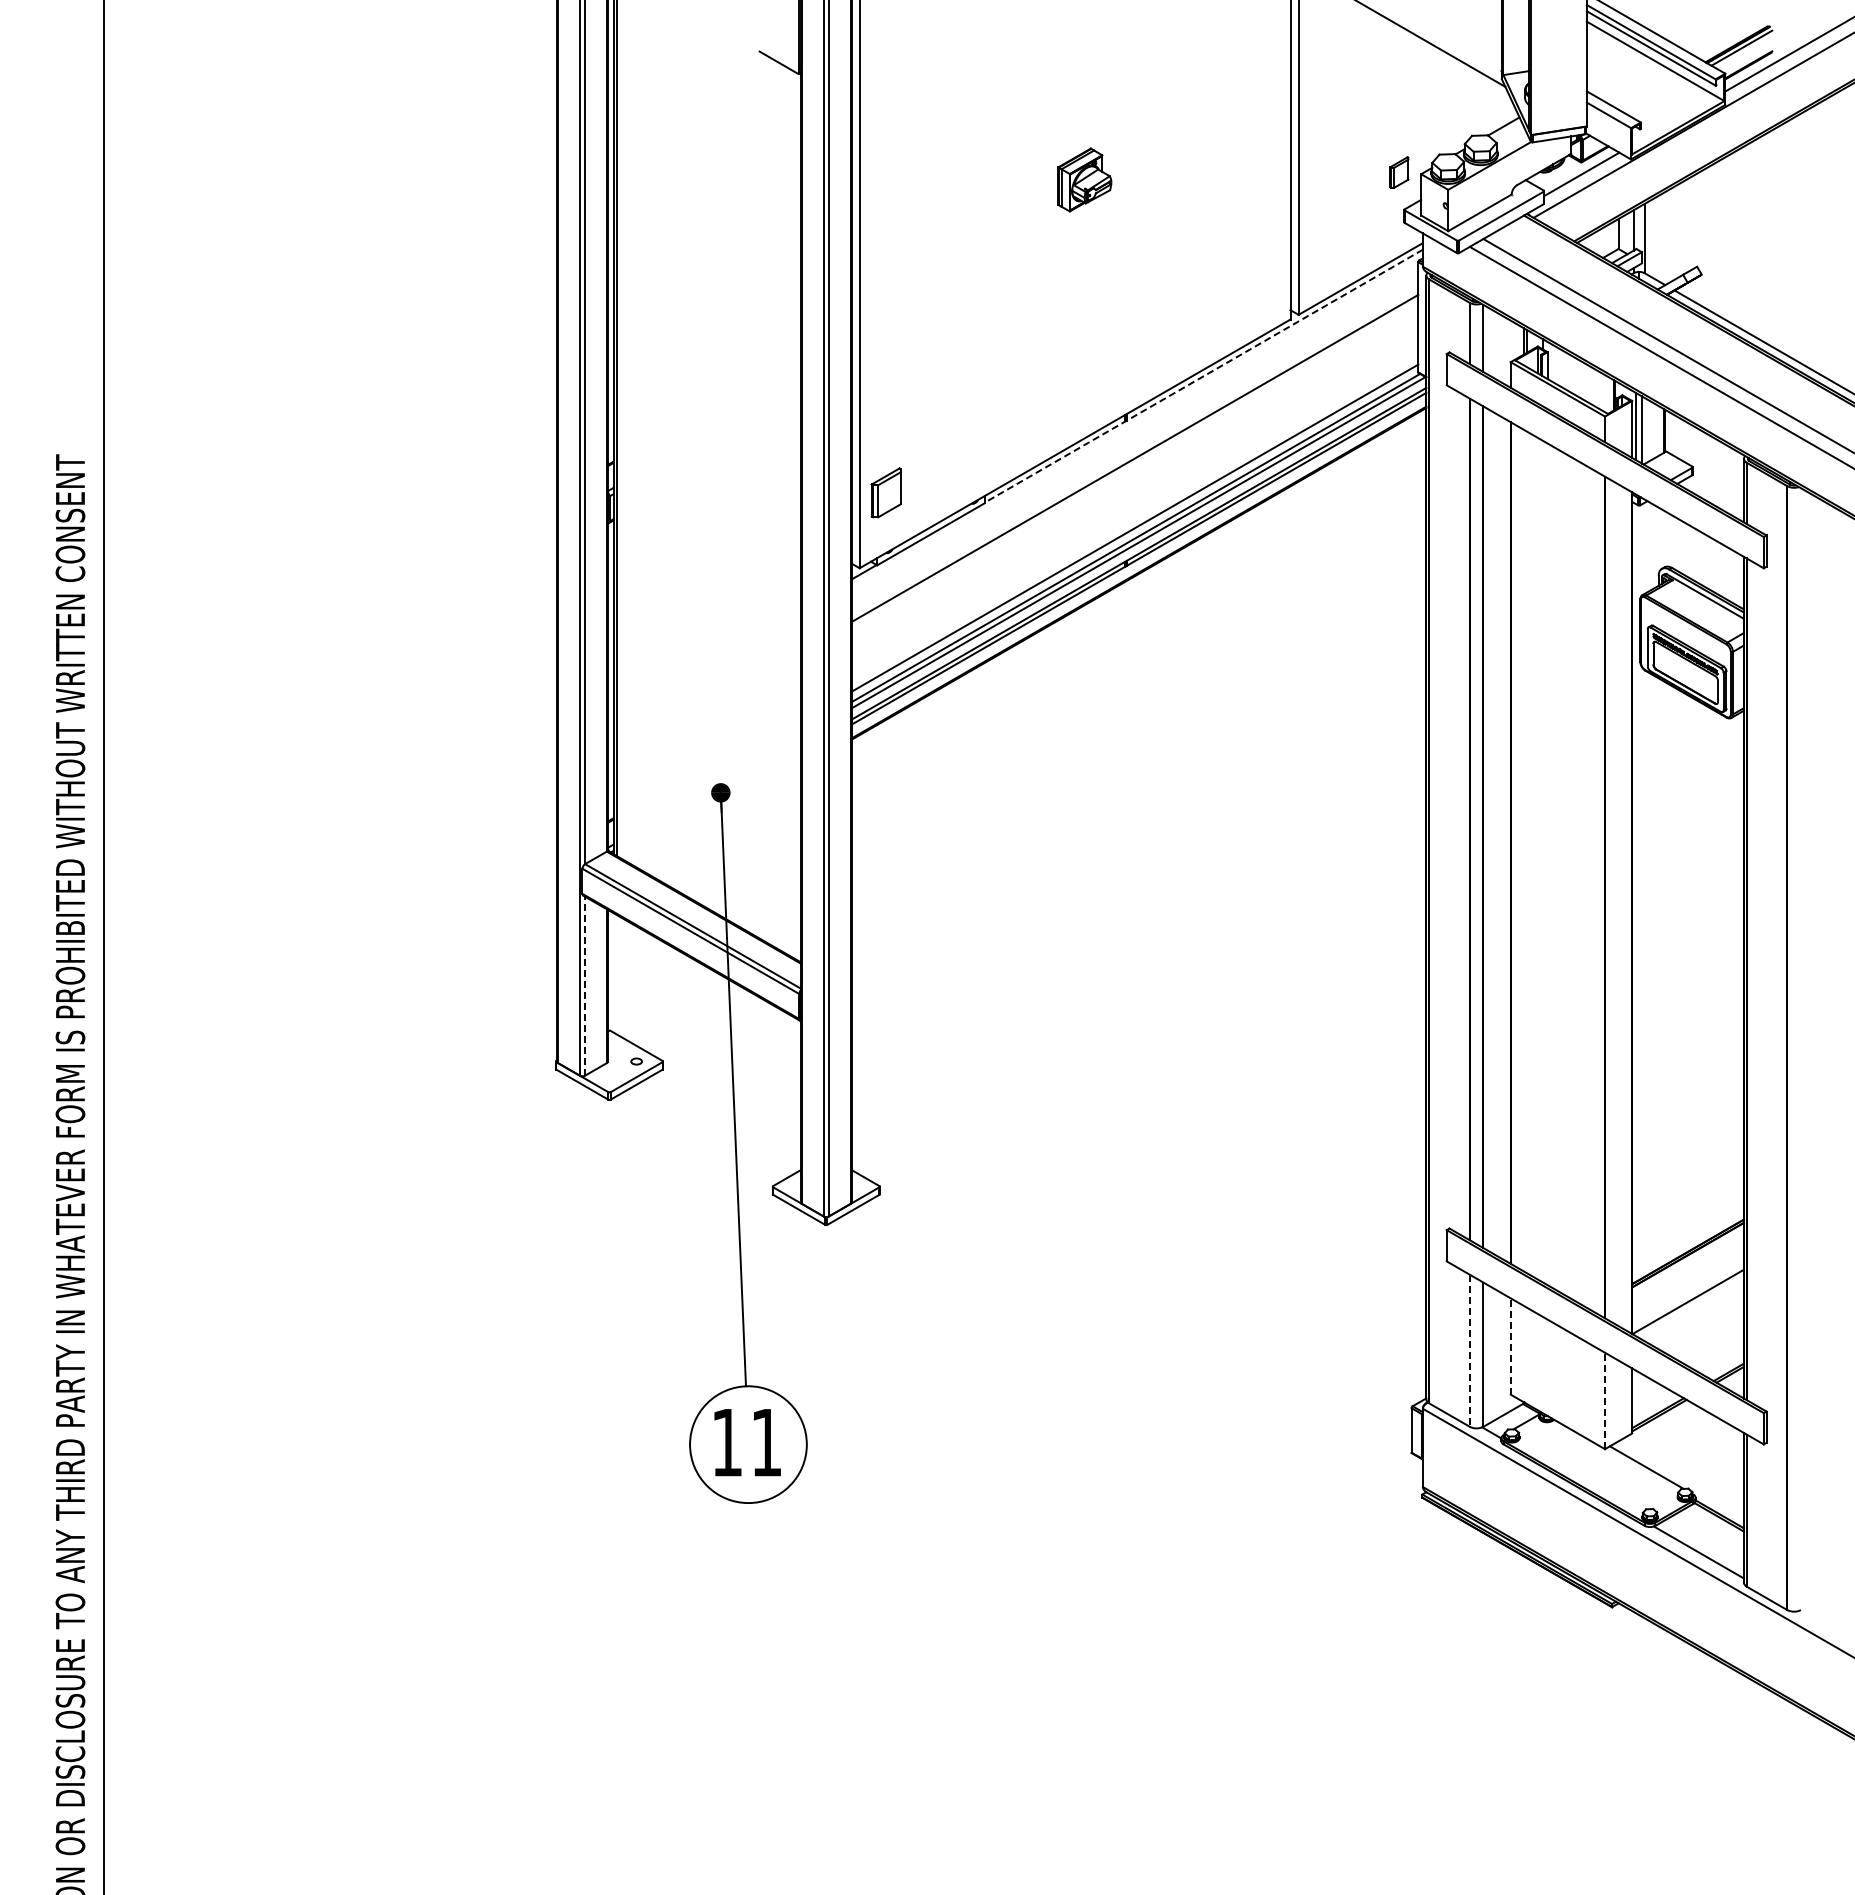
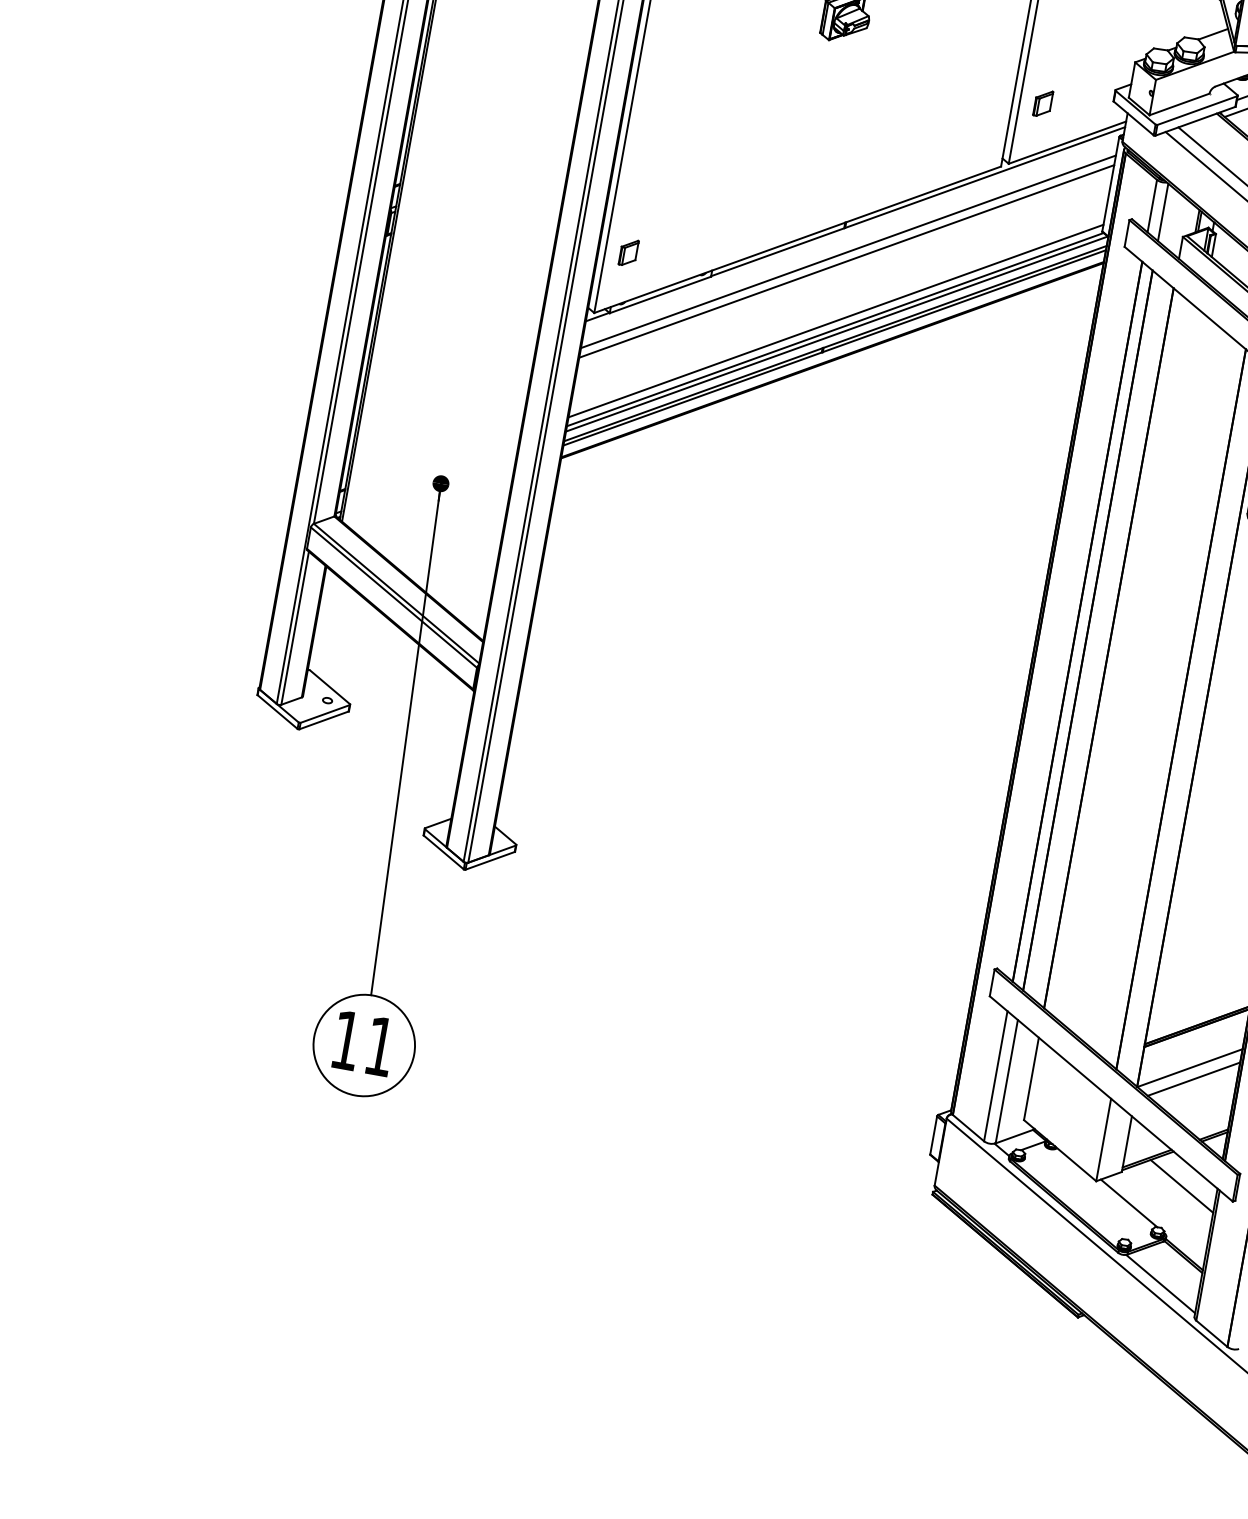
part: (1399, 172) -> (1043, 103), moved
line: (1203, 376) -> (917, 201), dashed -> solid
line: (1134, 446) -> (848, 251), added
part: (886, 492) -> (628, 252), size x0.62
line: (585, 985) -> (295, 627), dashed -> solid
line: (1694, 1313) -> (1193, 1078), added
line: (1510, 1346) -> (1031, 1078), dashed -> solid
line: (1469, 1351) -> (995, 1076), dashed -> solid
line: (1605, 1400) -> (1104, 1139), dashed -> solid
line: (1702, 1437) -> (1181, 1186), added

